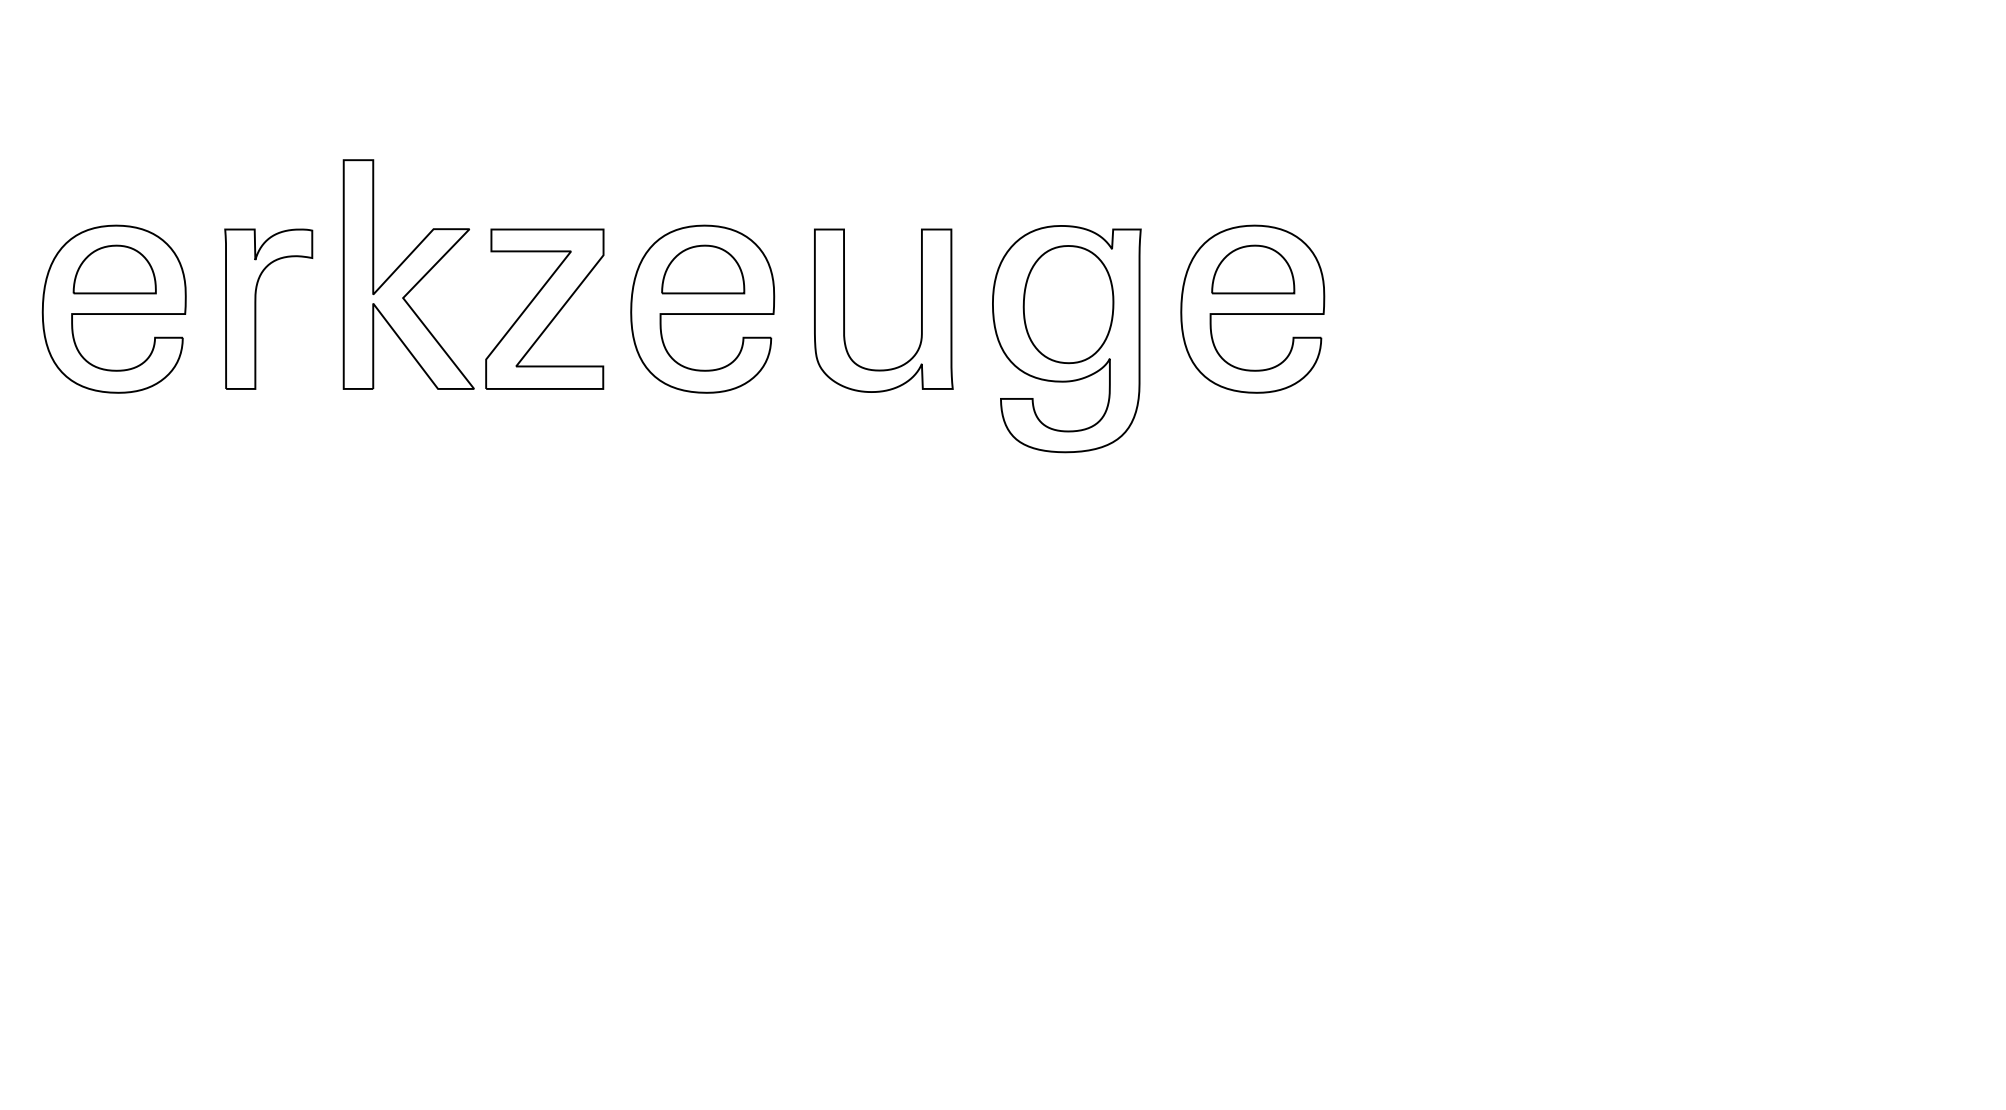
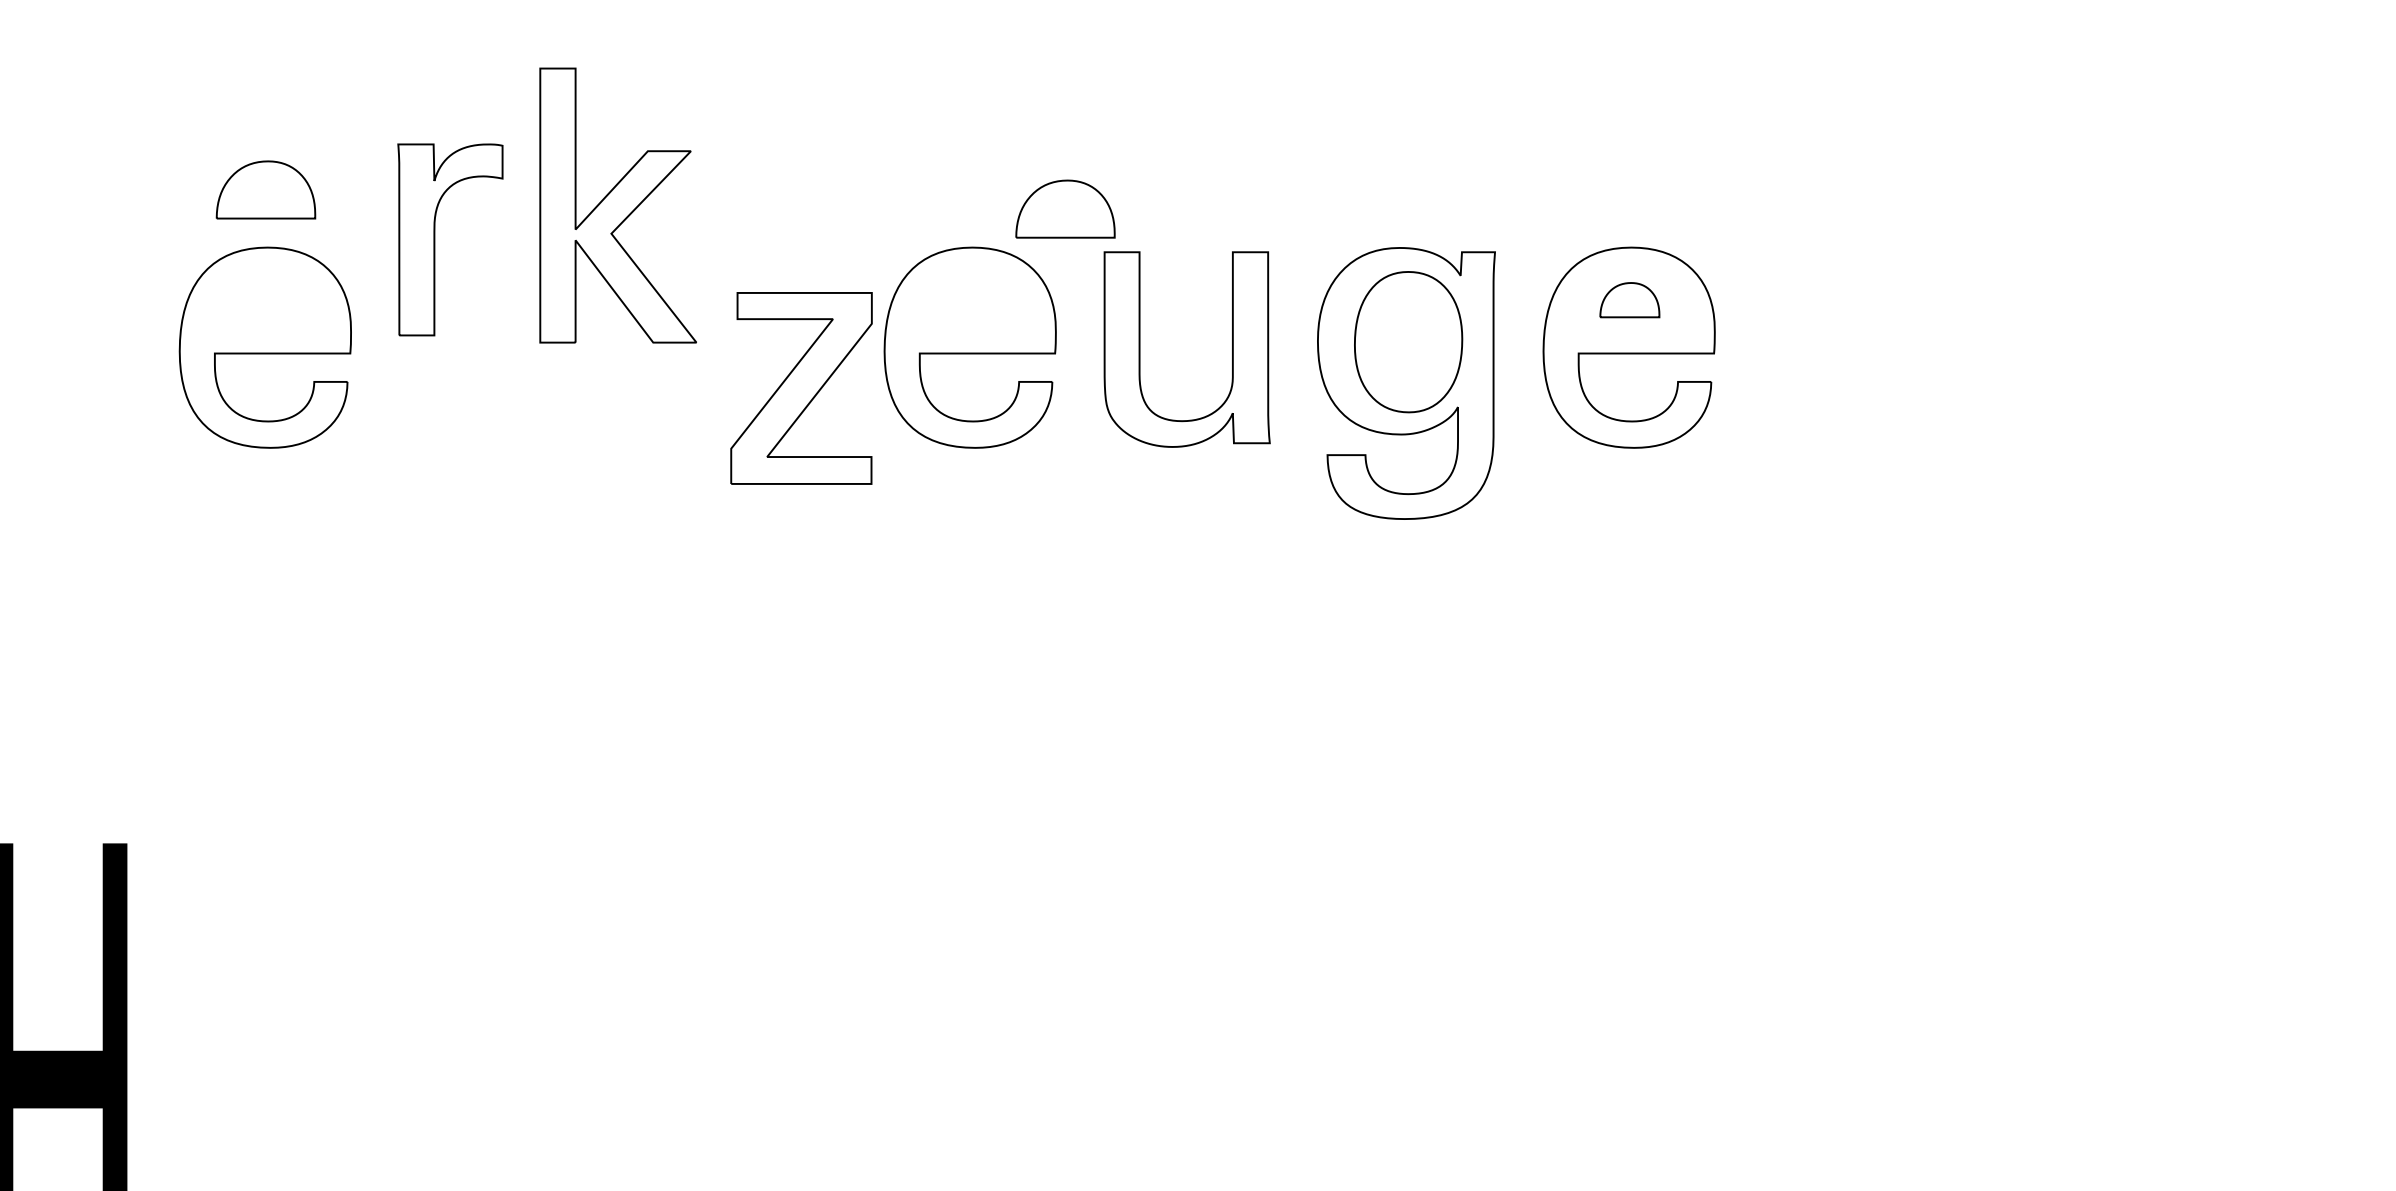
part: (114, 269) -> (265, 189), moved
part: (703, 269) -> (1065, 209), moved
part: (1253, 269) -> (1630, 300), size x0.6
part: (408, 274) -> (617, 205), moved
part: (256, 308) -> (435, 239), moved
part: (544, 308) -> (801, 387), moved

